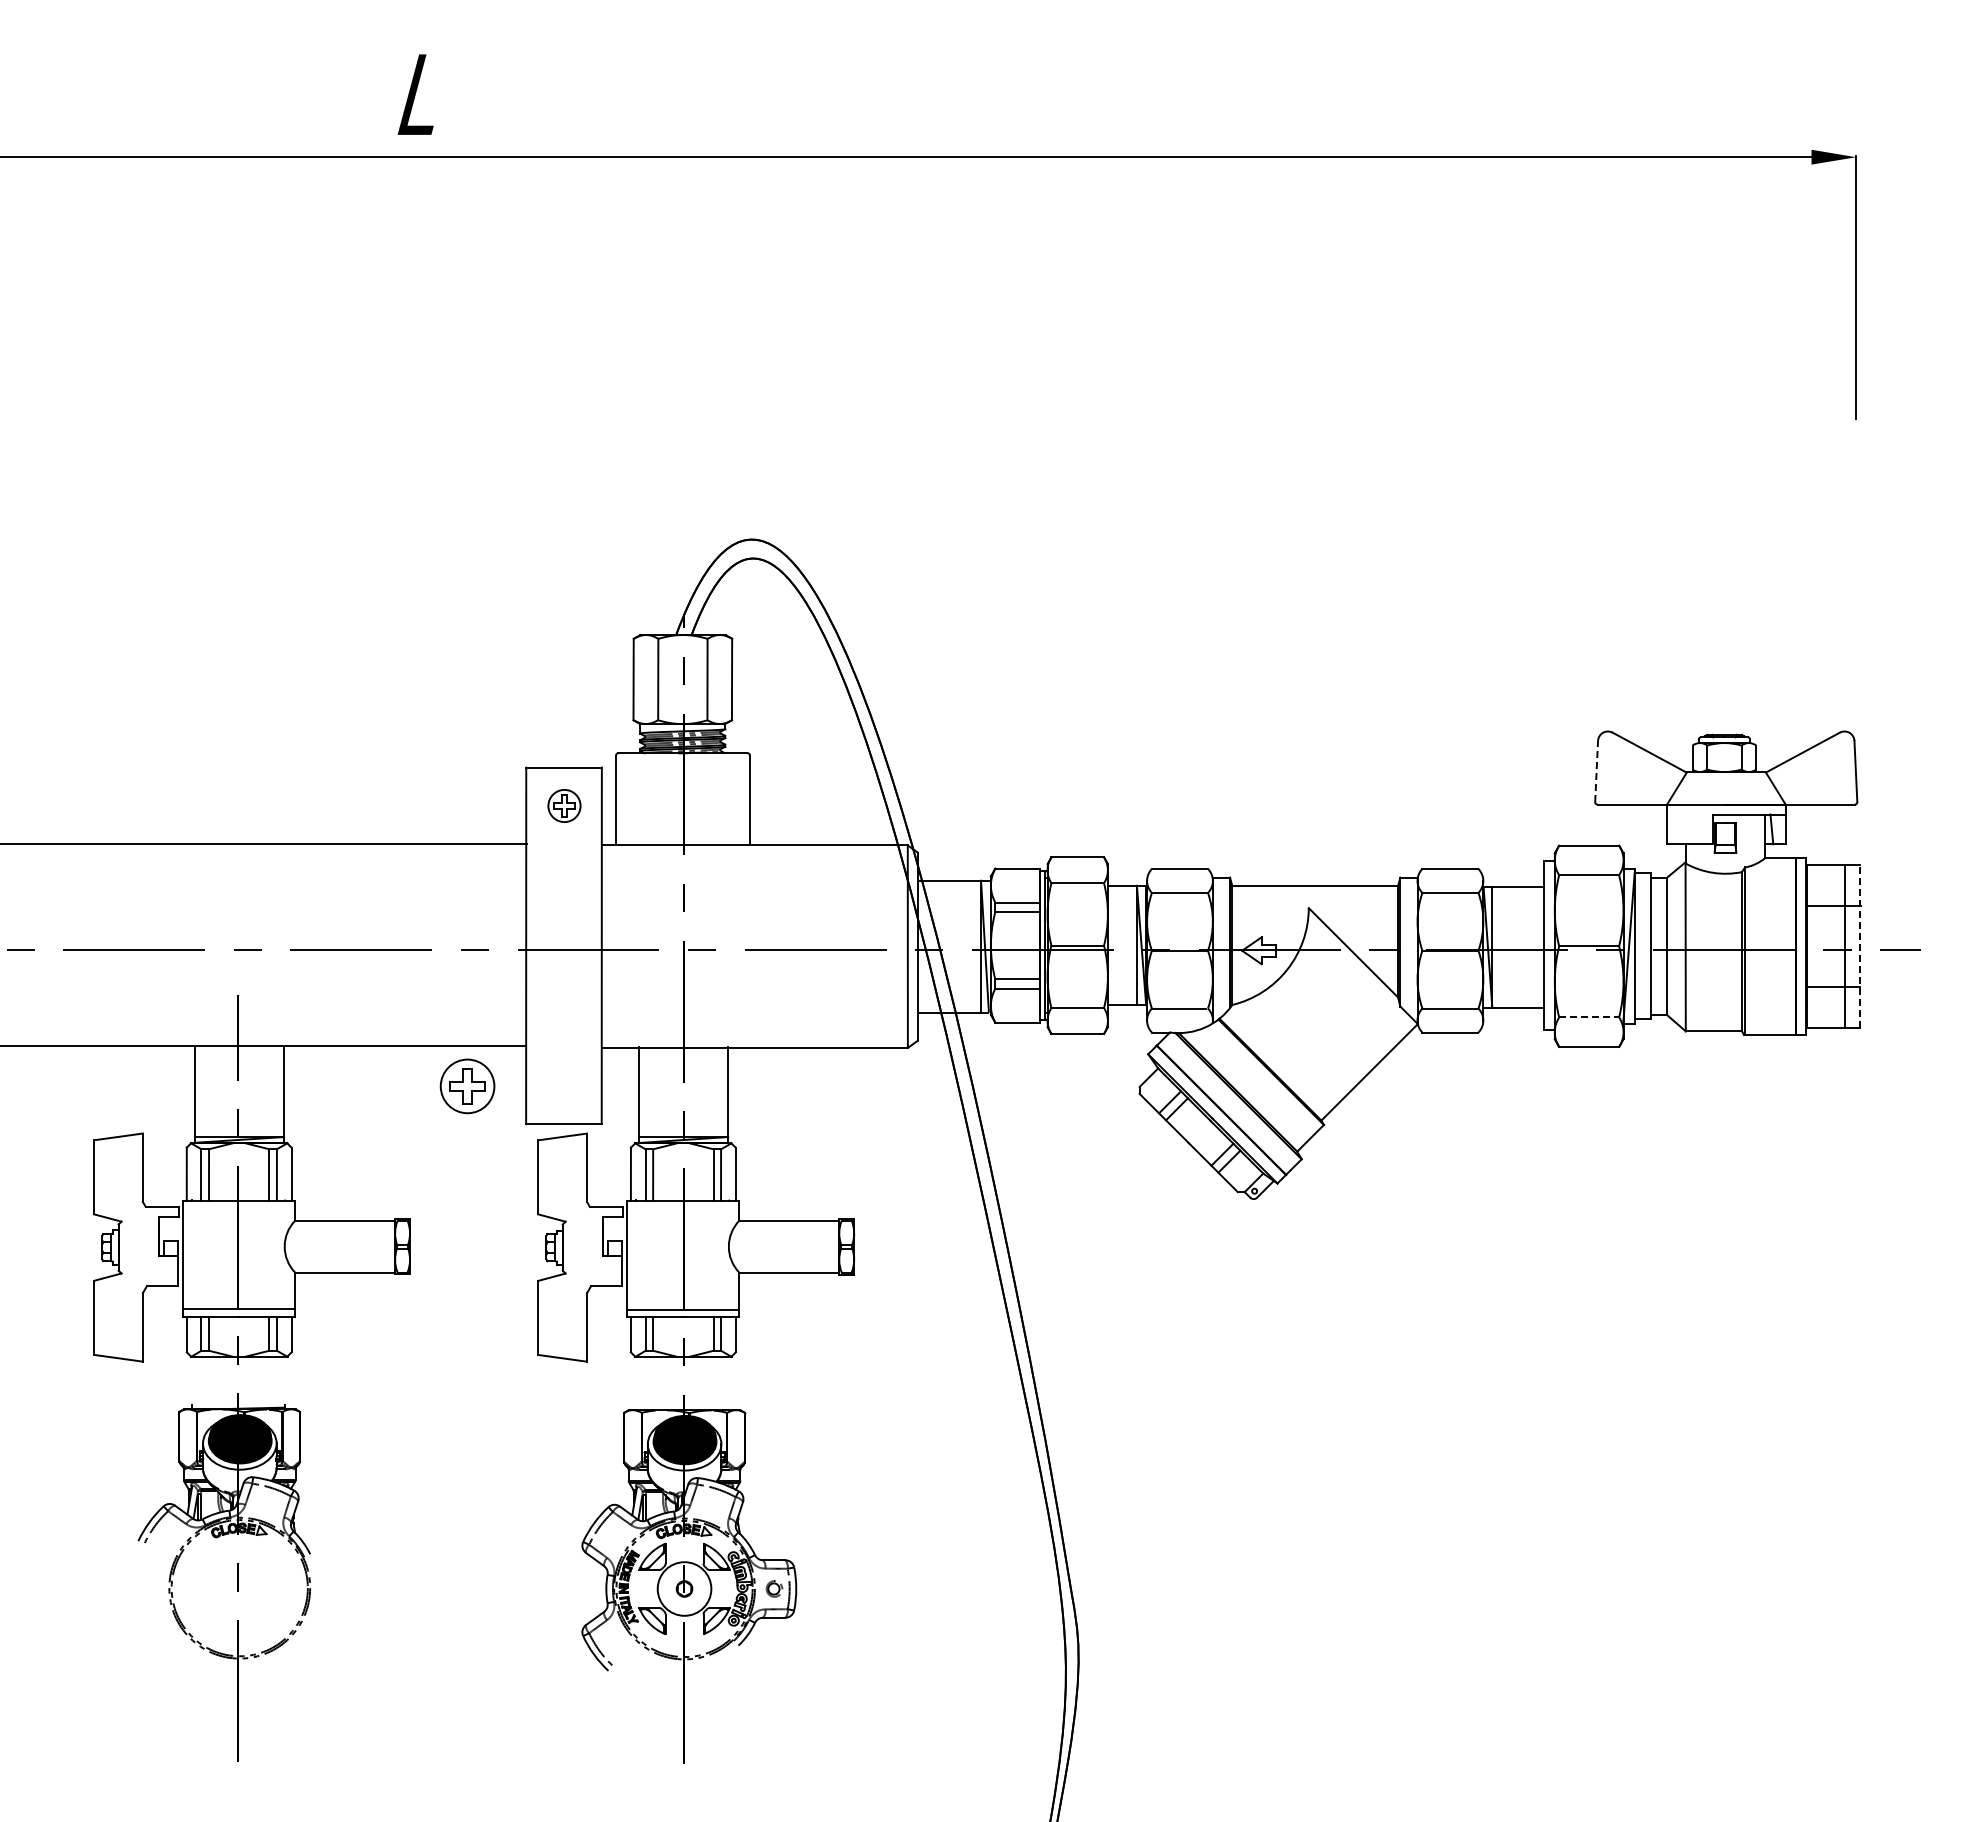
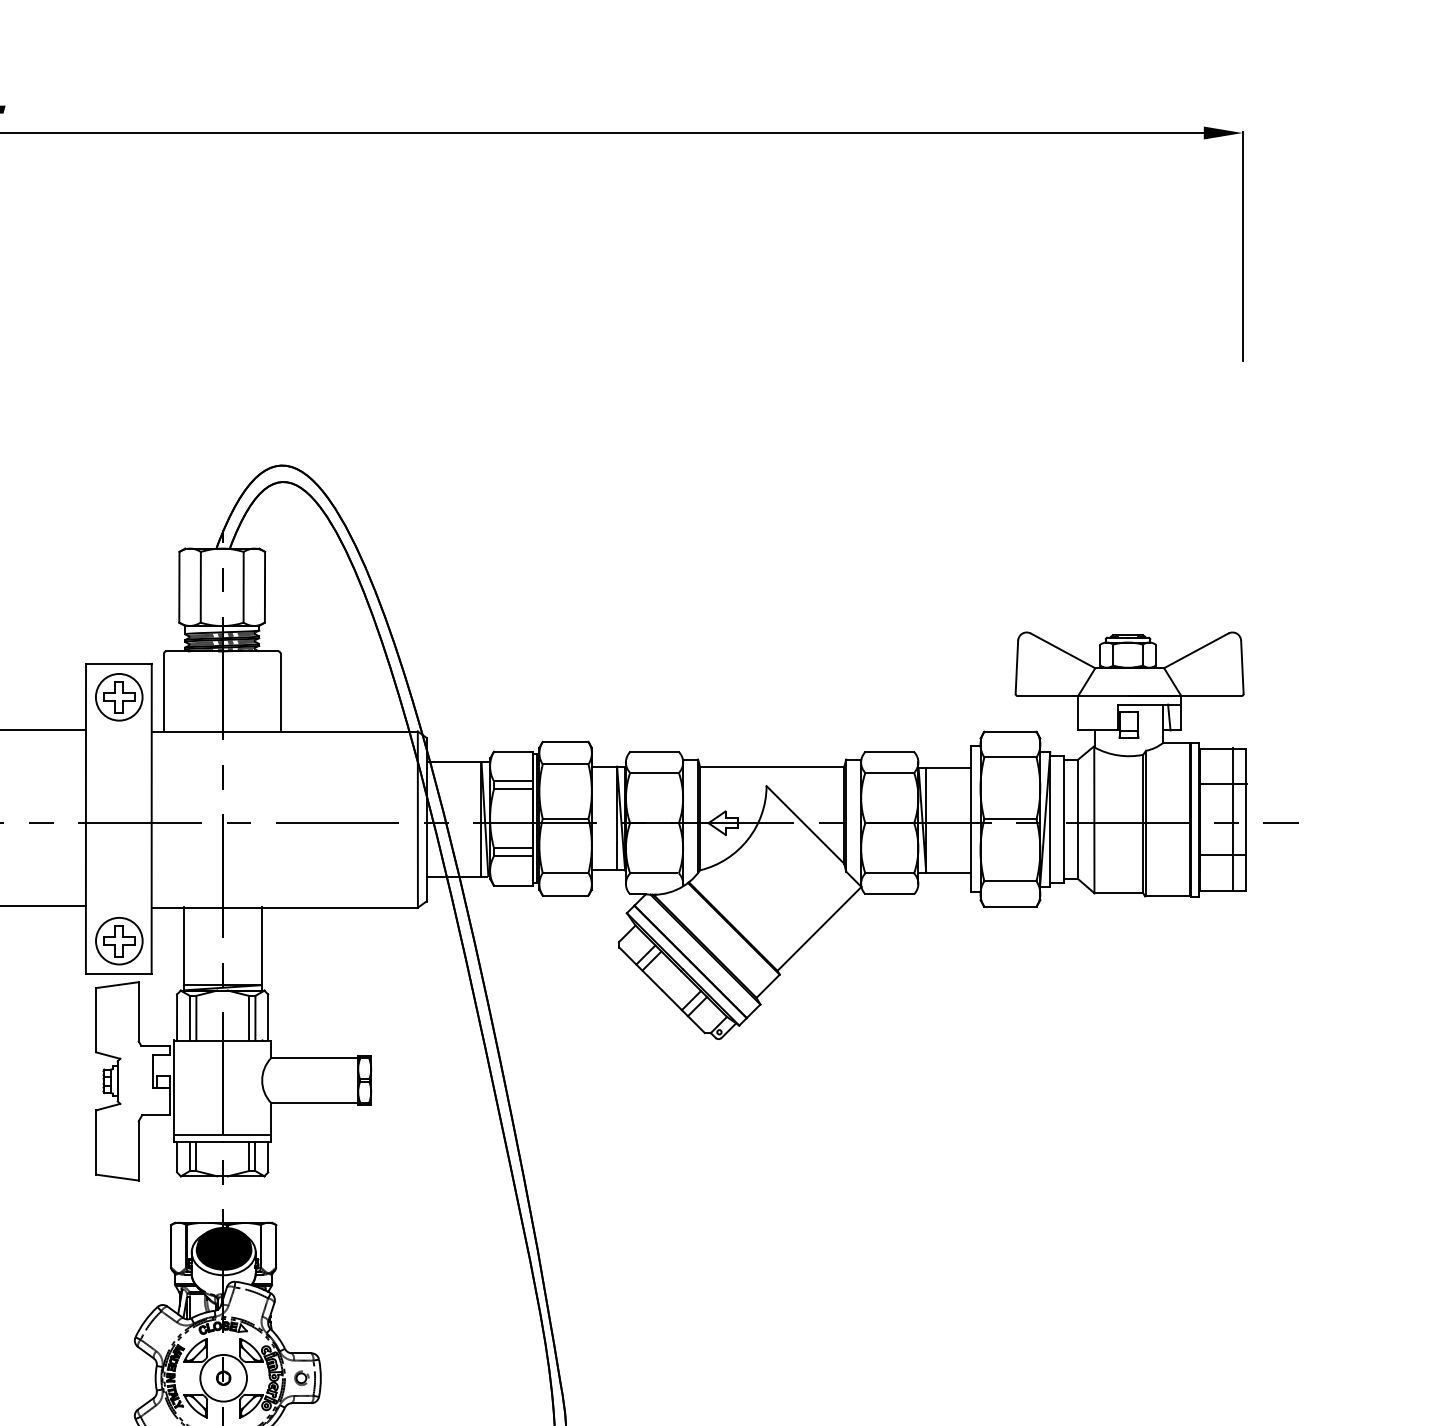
line: (1596, 771) -> (1016, 667), dashed -> solid
part: (564, 805) -> (119, 696), size x1.67
line: (1860, 946) -> (1246, 819), dashed -> solid
line: (1589, 1017) -> (1010, 881), dashed -> solid
part: (467, 1086) -> (119, 941), moved

